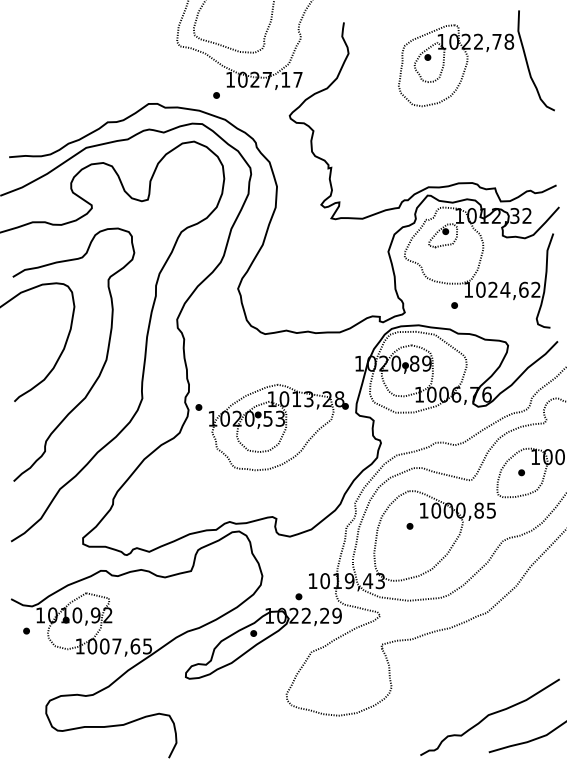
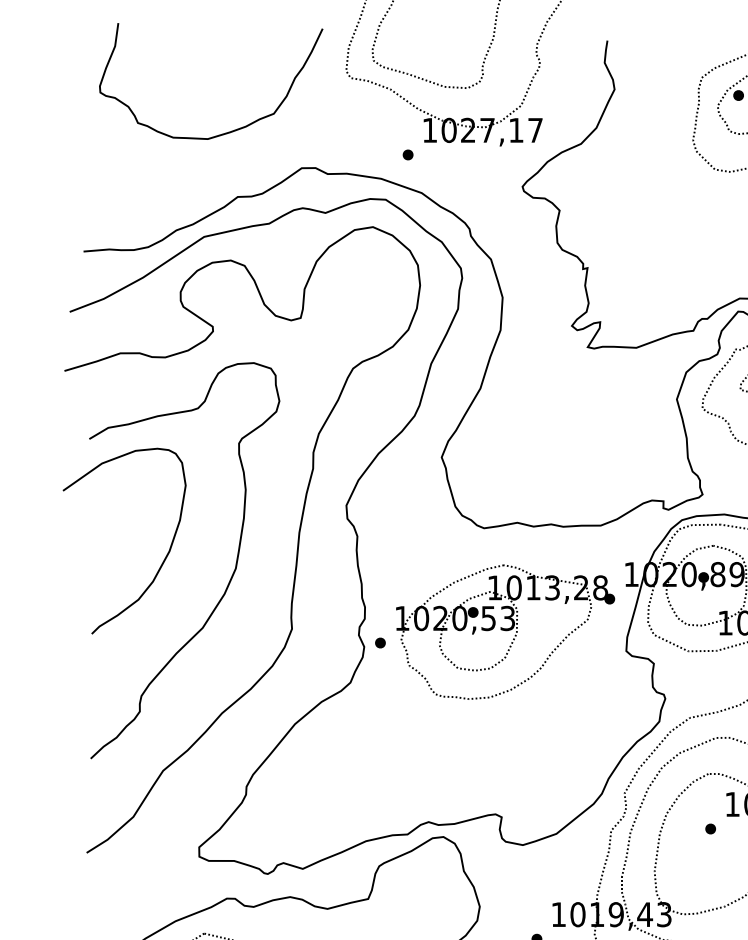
curve: (100, 80) -> (226, 131), added
part: (278, 427) -> (504, 632), moved

